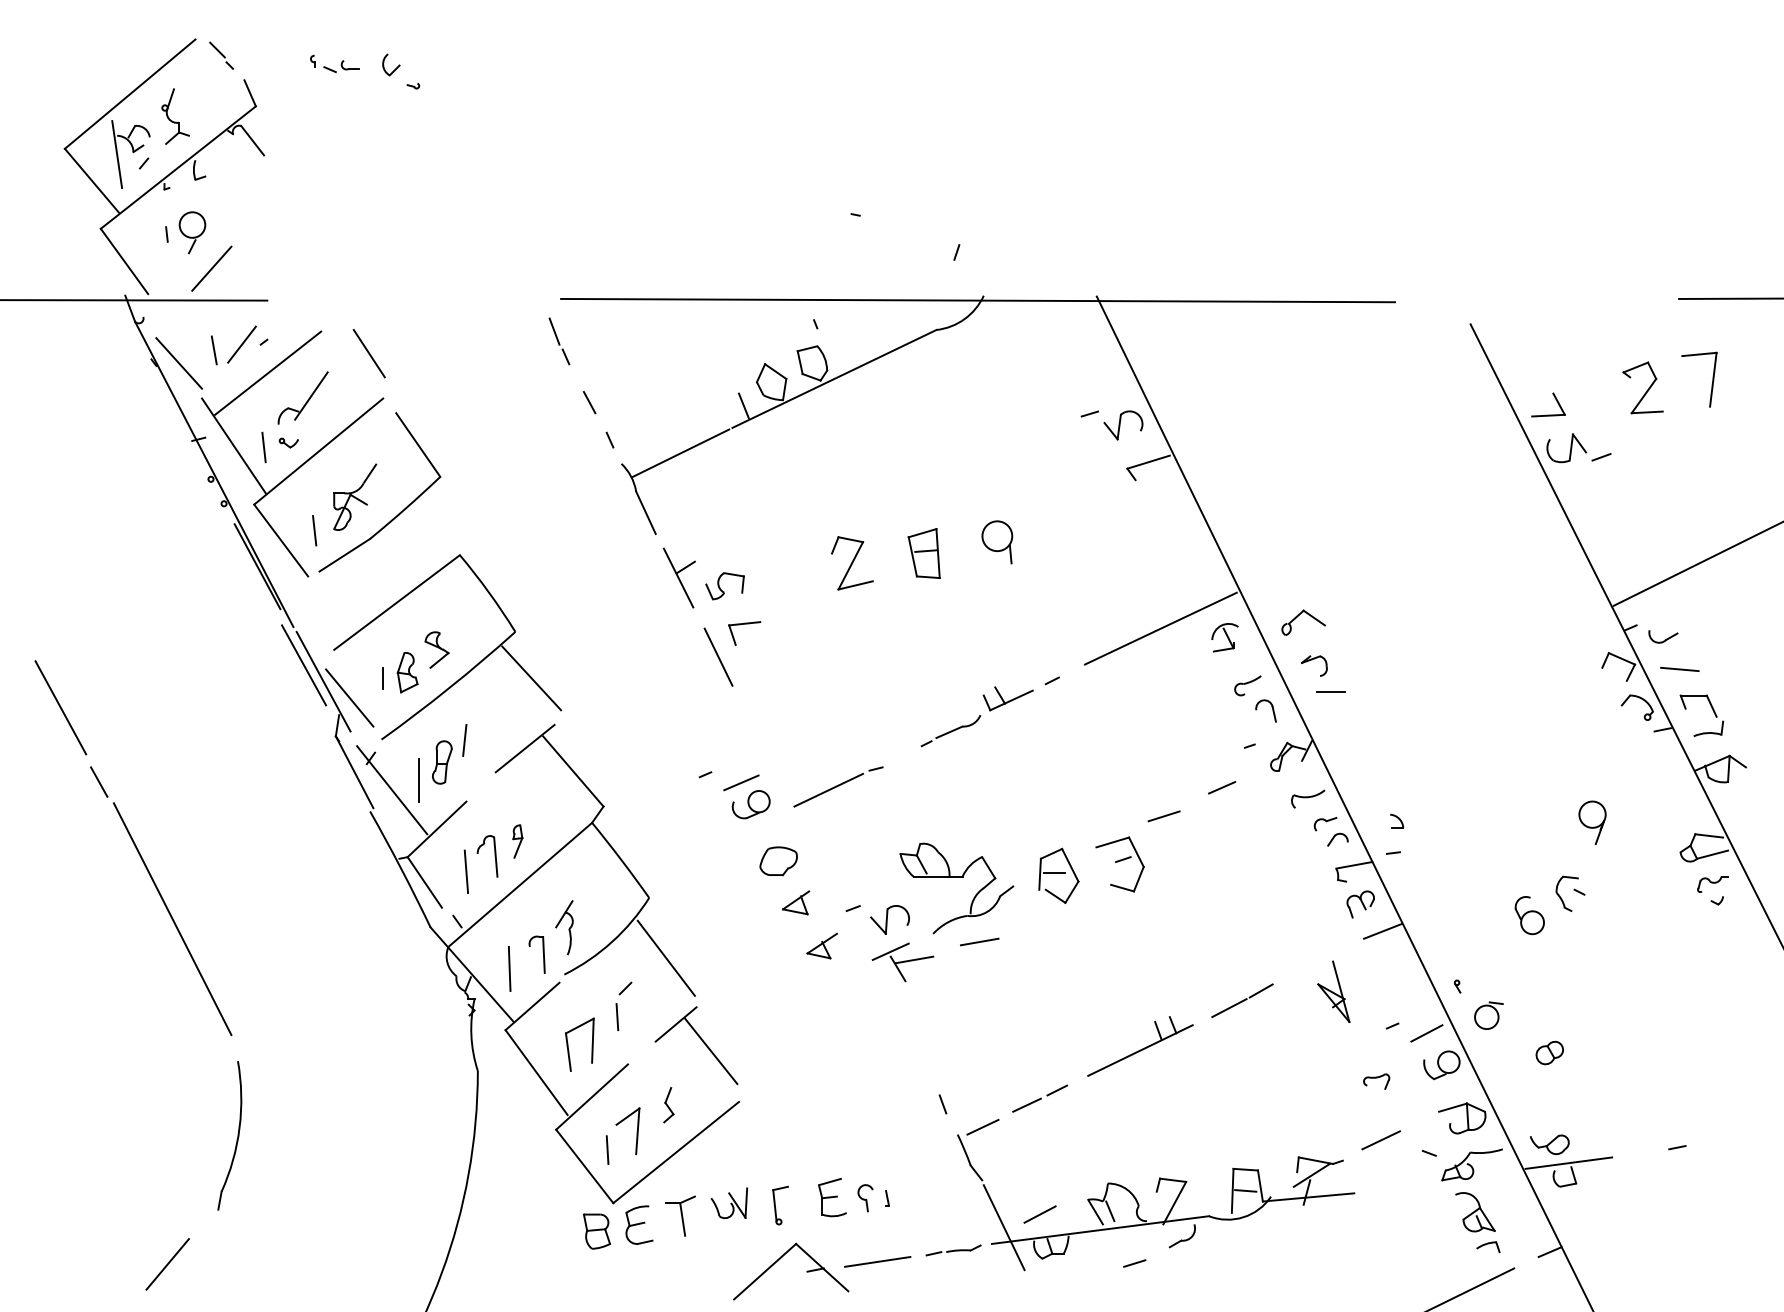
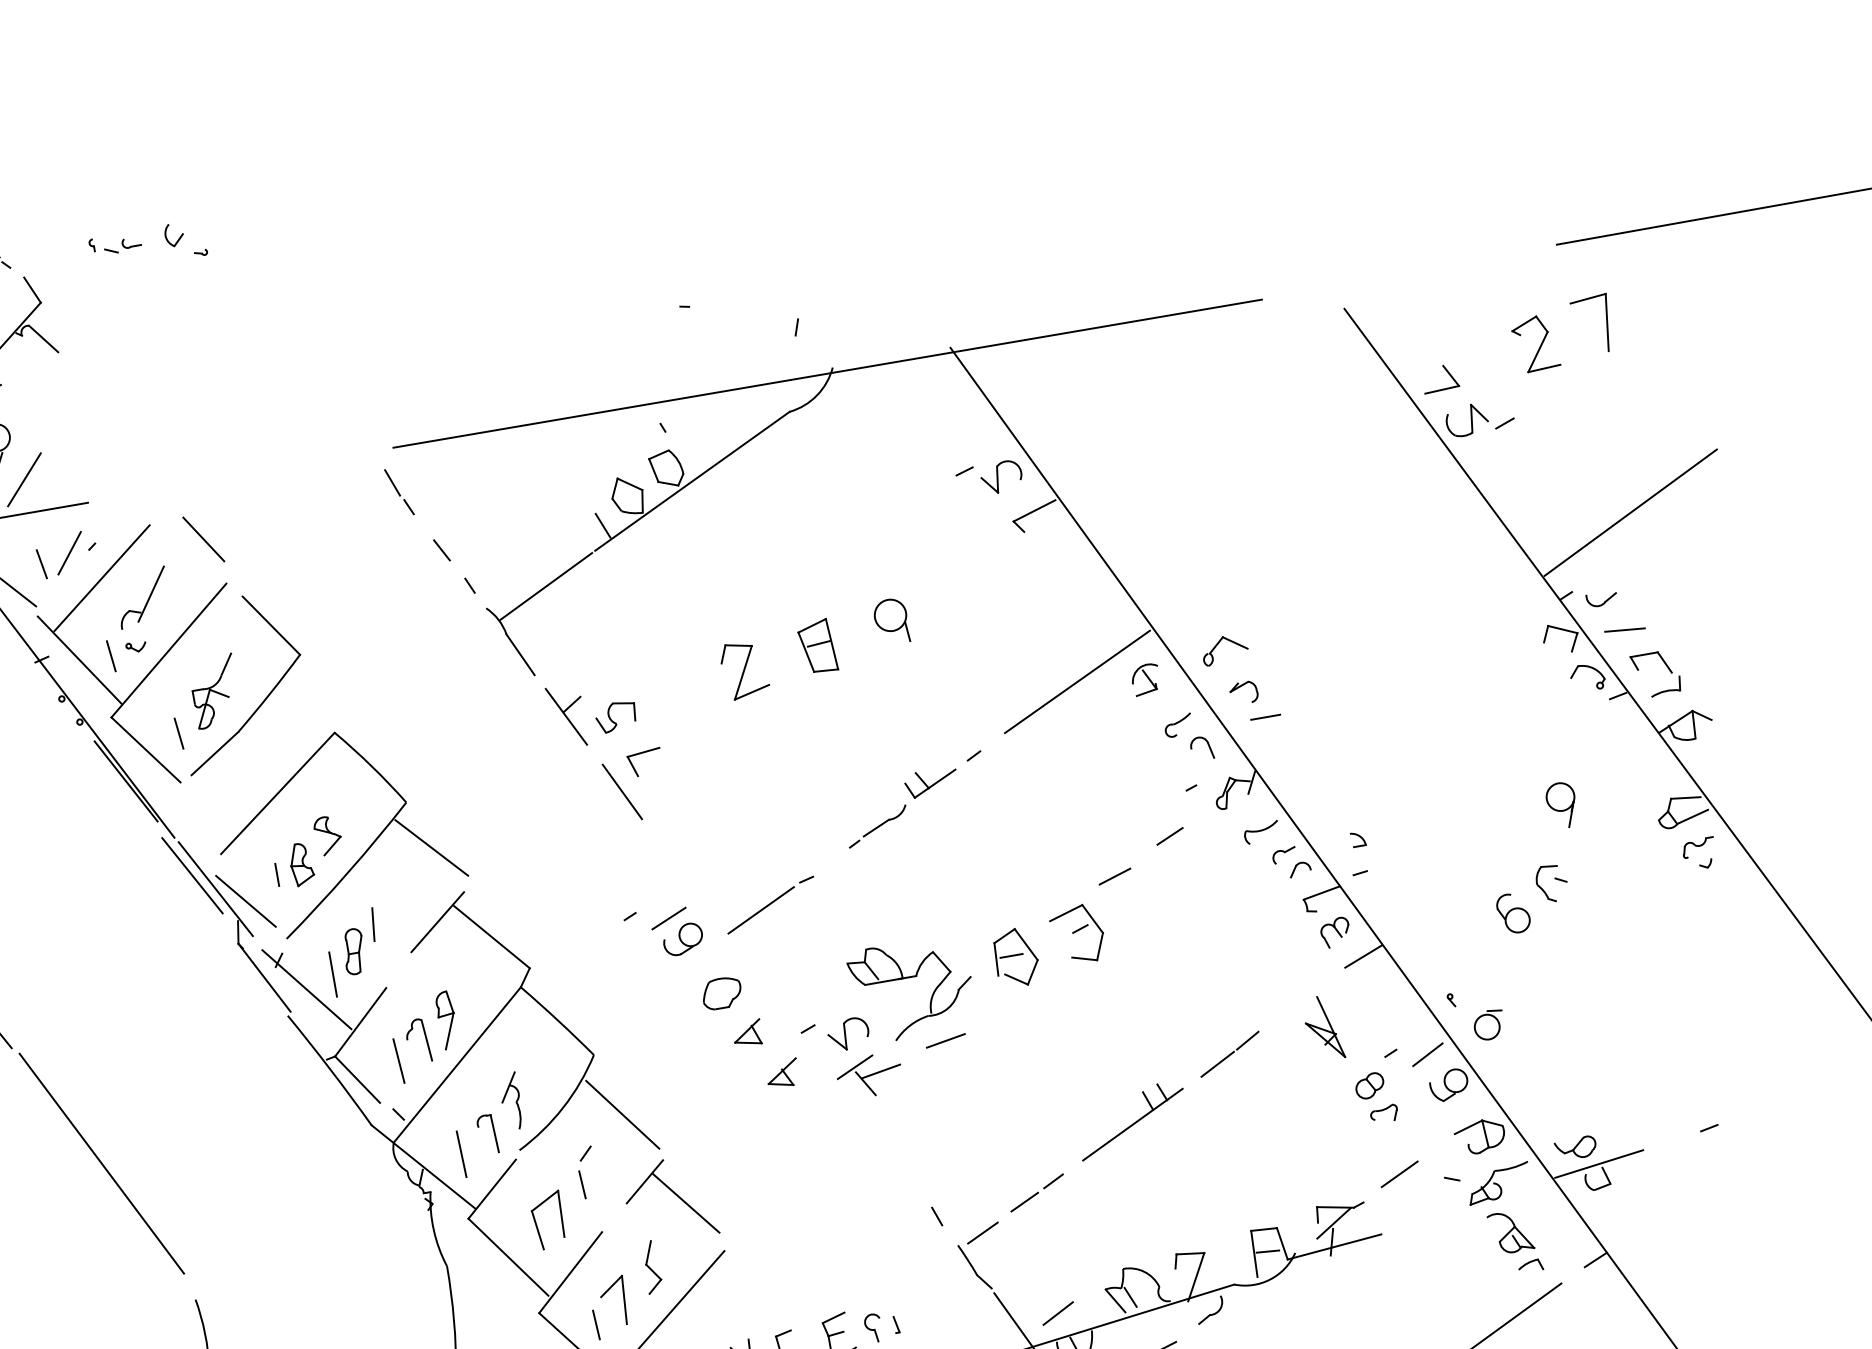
part: (517, 841) -> (446, 1020), size x1.67
part: (1549, 1053) -> (1369, 1086), moved
part: (668, 1104) -> (651, 1266), size x1.43

